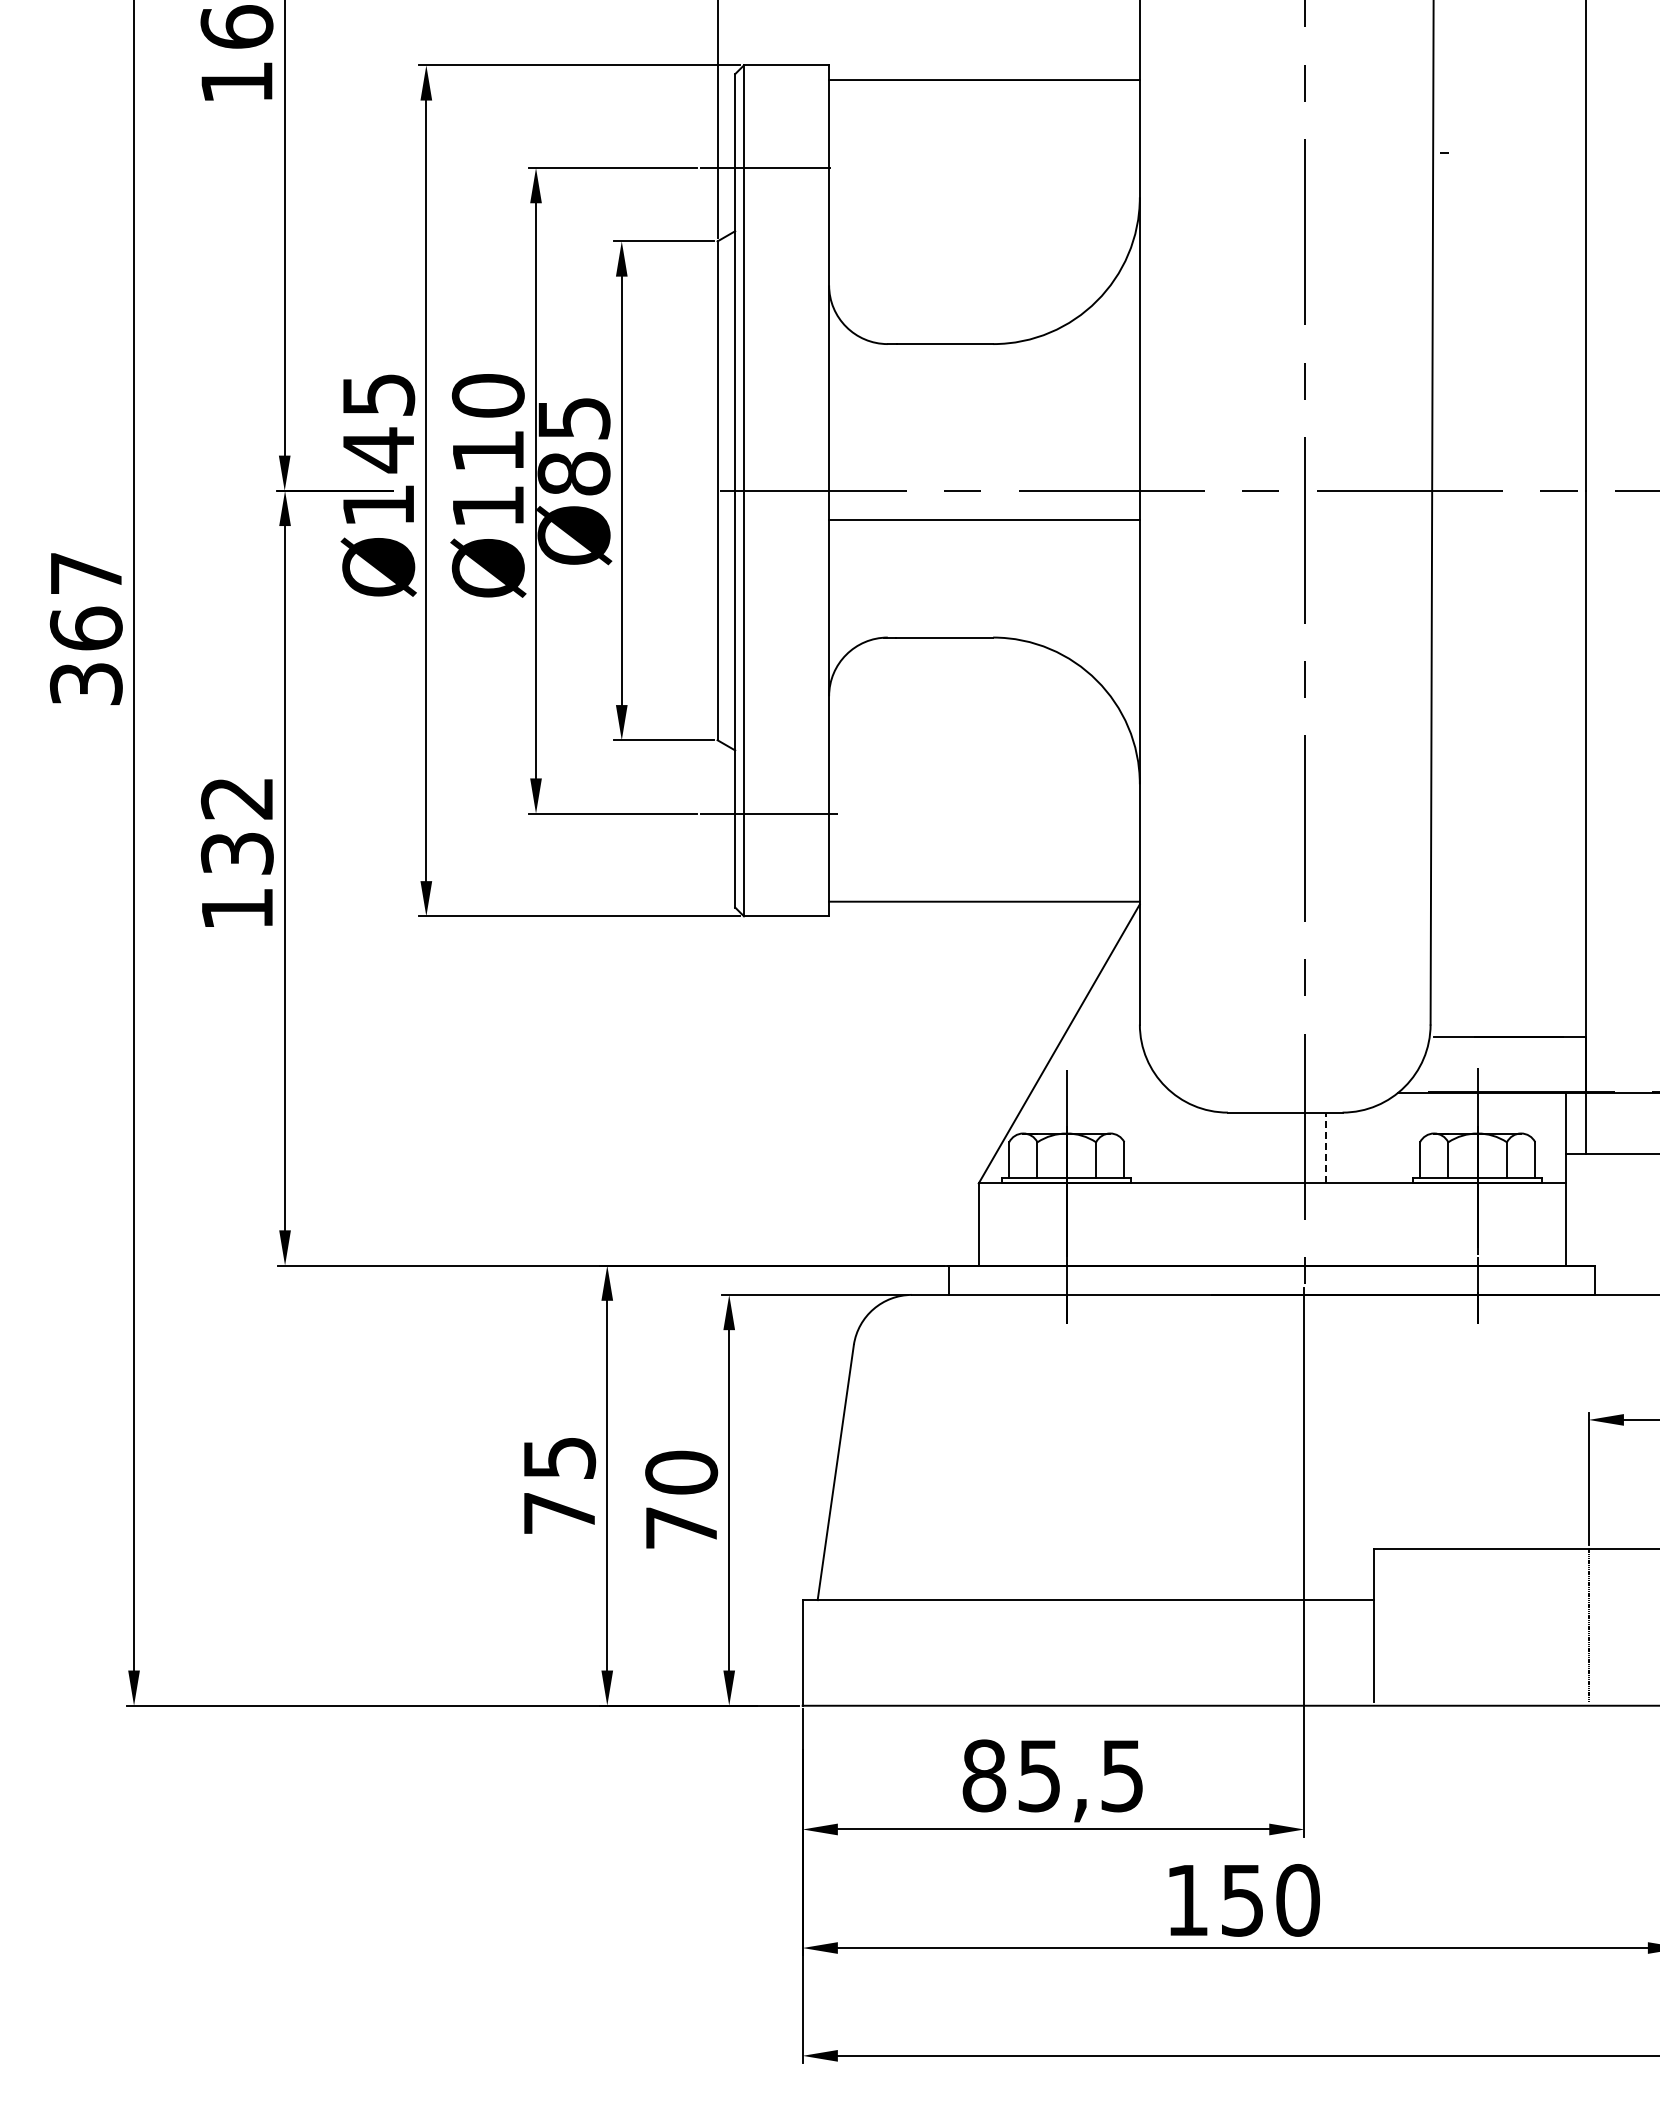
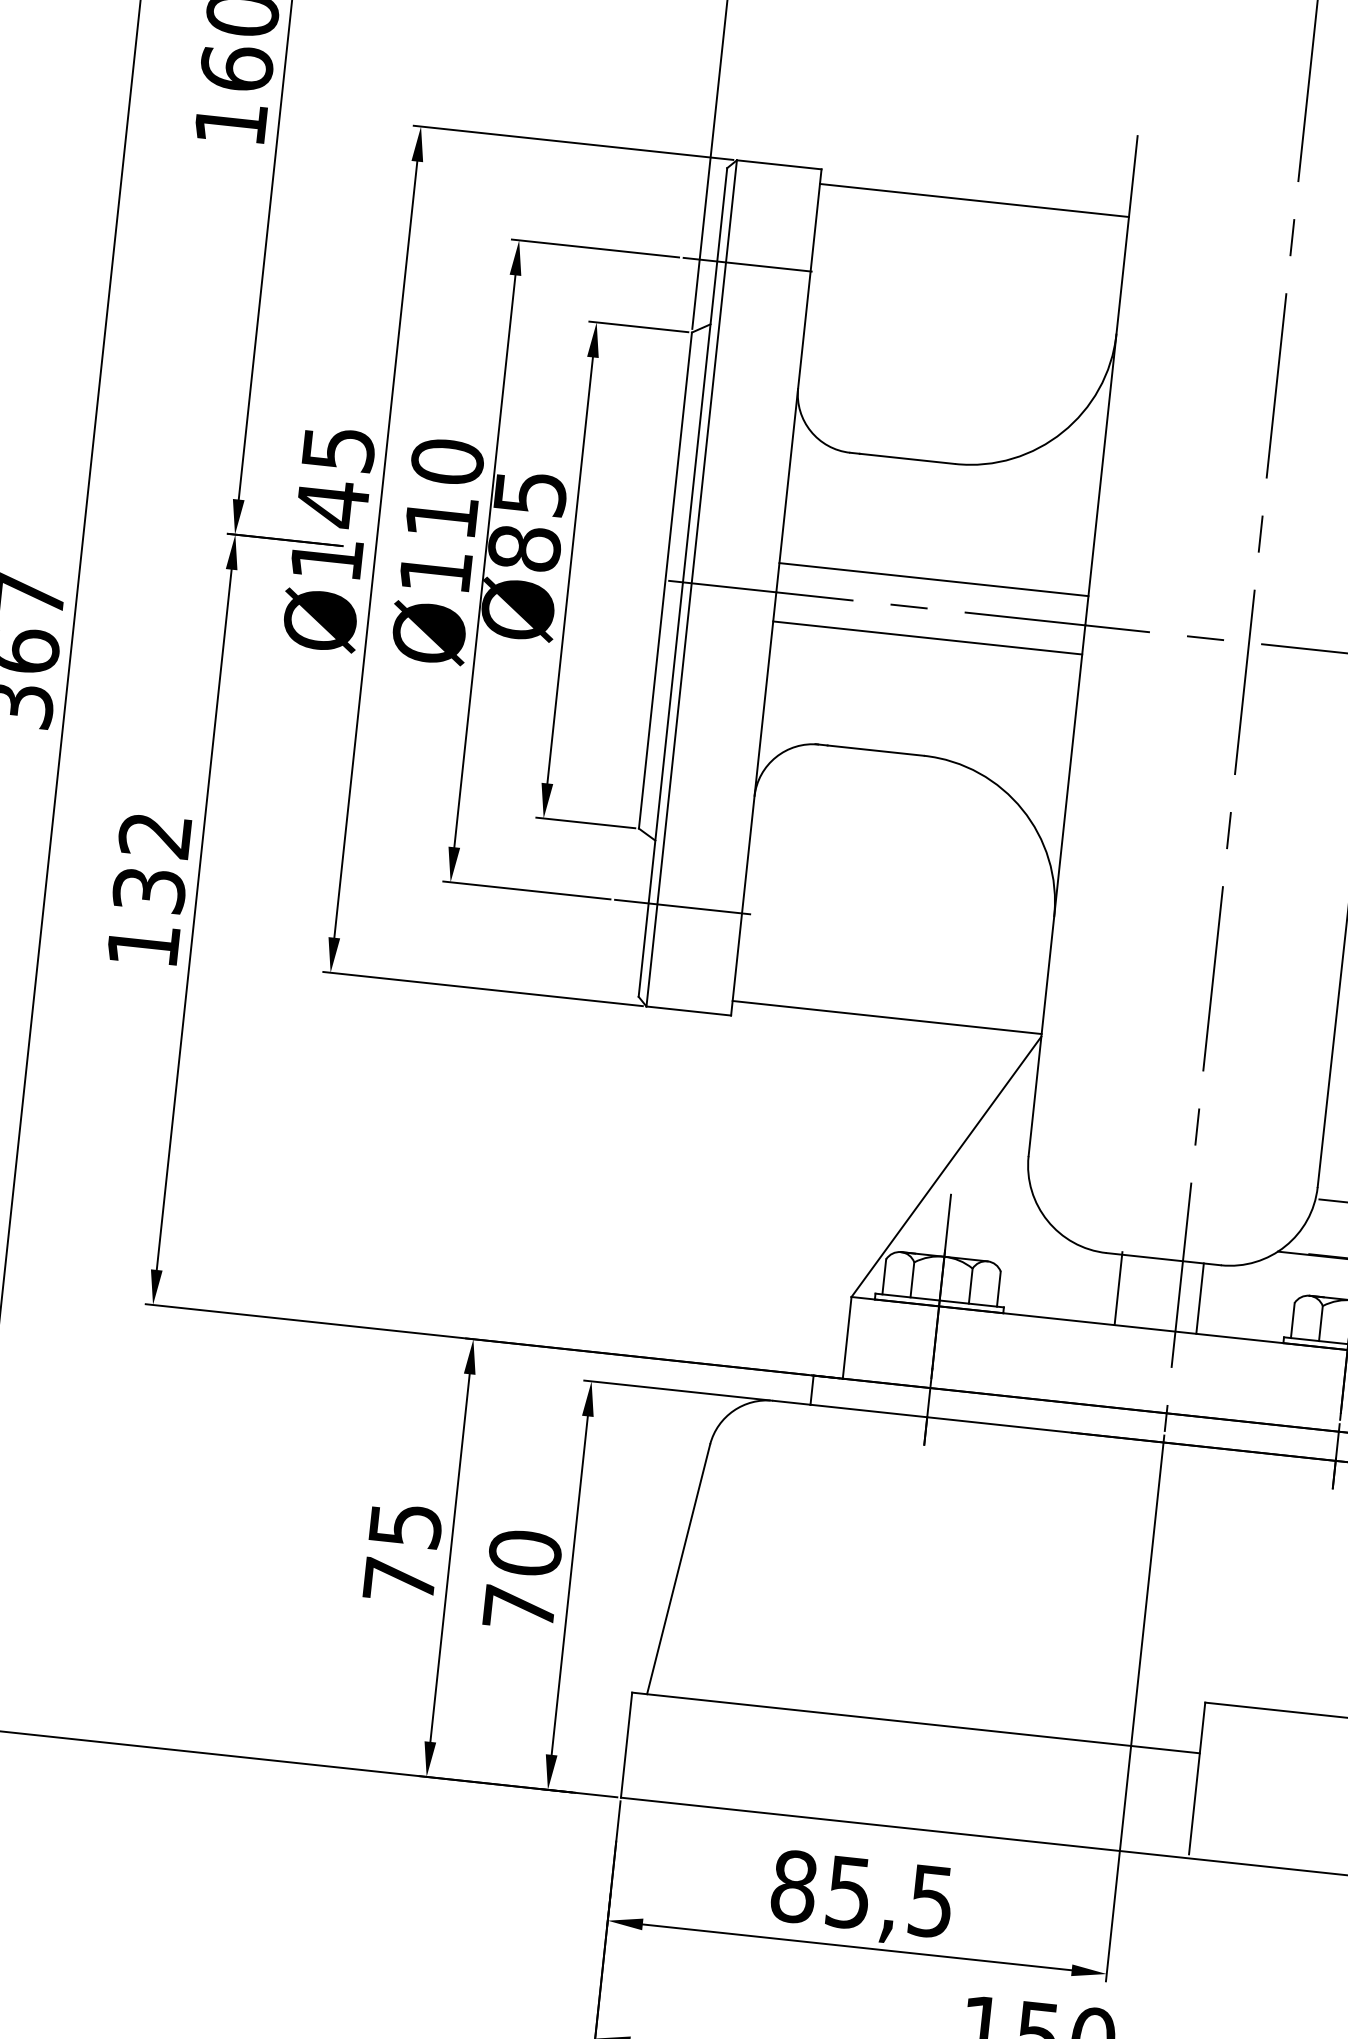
line: (984, 461) -> (933, 579), added
line: (1243, 1146) -> (1118, 1288), added
line: (1325, 1147) -> (1200, 1298), dashed -> solid

